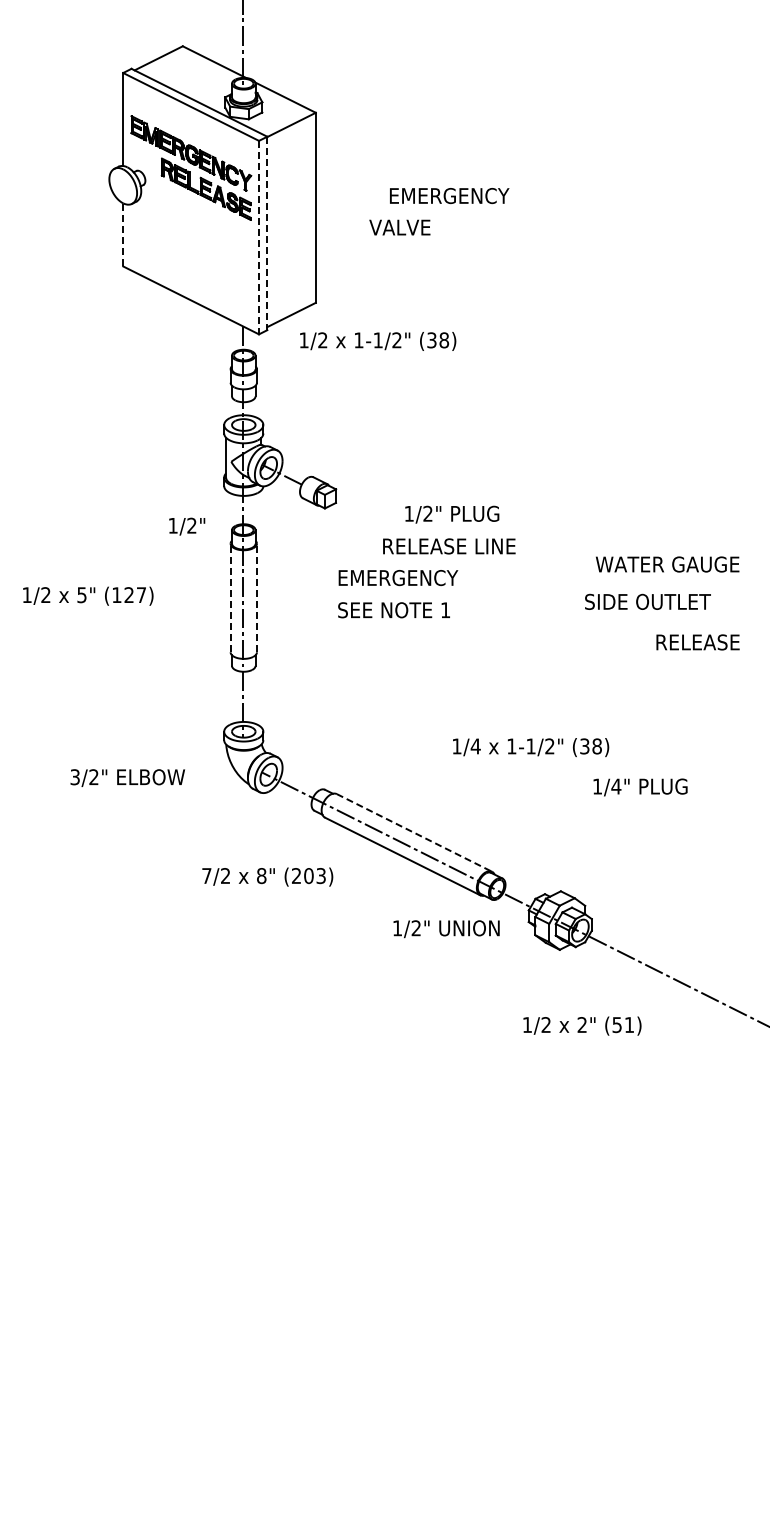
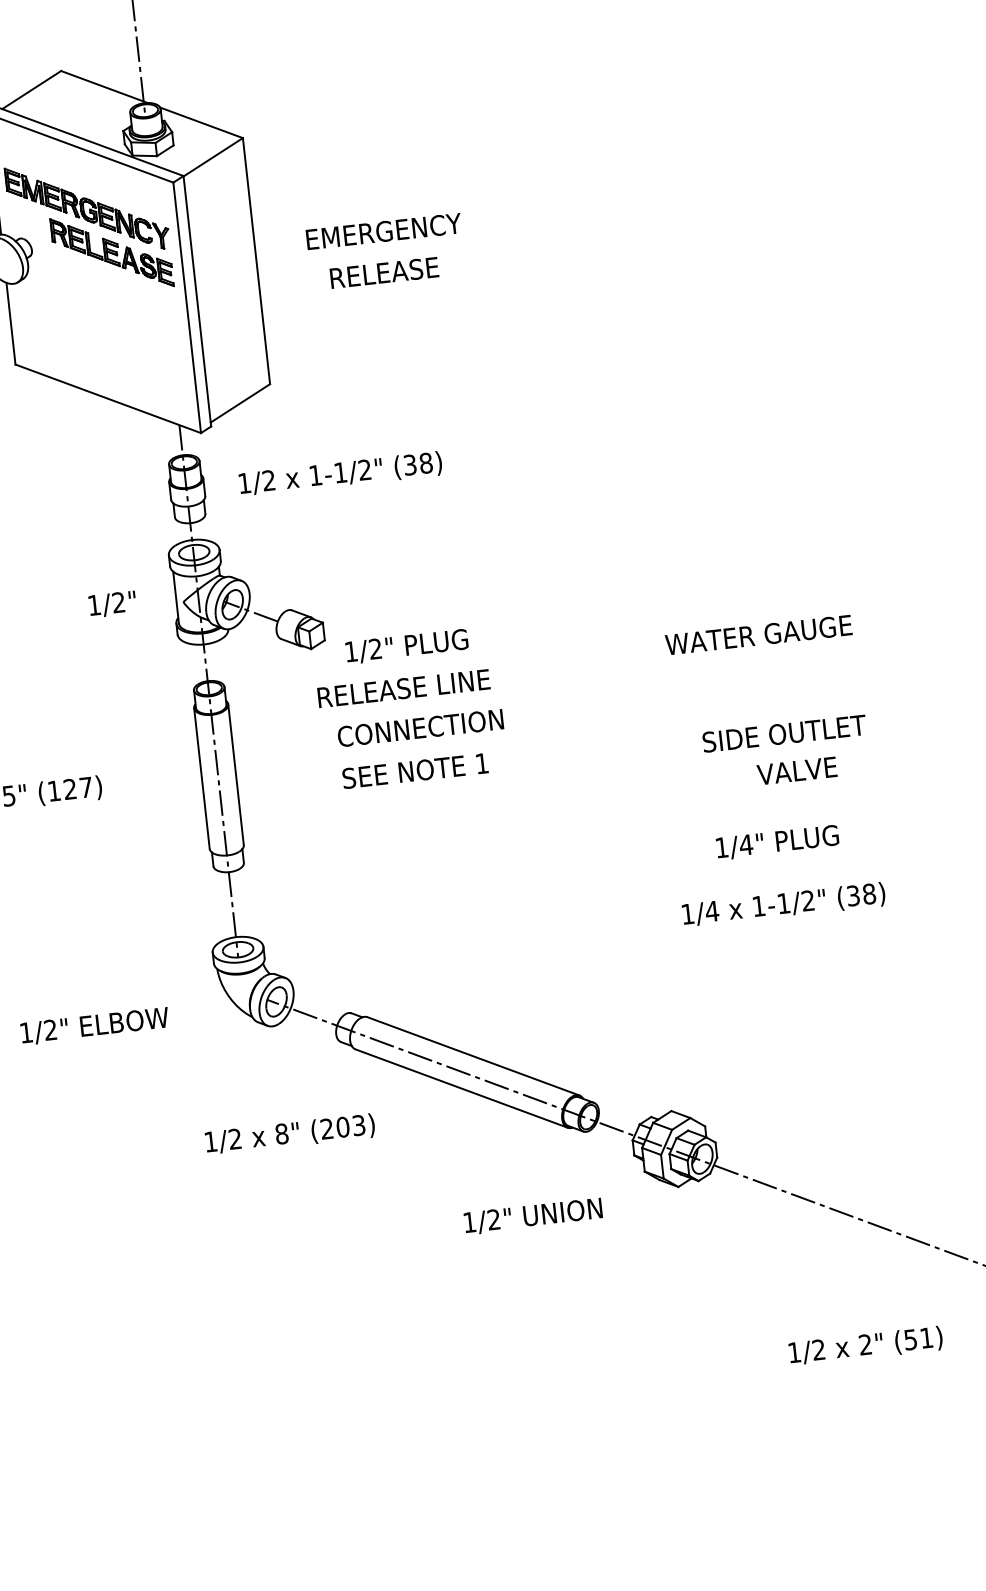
text: (449, 196) -> (383, 232), moved
text: (411, 227) -> (383, 272), VALVE -> RELEASE
line: (267, 233) -> (197, 301), dashed -> solid
line: (123, 234) -> (11, 323), dashed -> solid
line: (259, 237) -> (187, 307), dashed -> solid
text: (378, 341) -> (341, 474), moved
text: (452, 514) -> (407, 646), moved
text: (187, 526) -> (113, 604), moved
text: (449, 546) -> (404, 688), moved
text: (667, 564) -> (758, 635), moved
text: (401, 578) -> (420, 728), EMERGENCY -> CONNECTION
line: (230, 597) -> (201, 777), dashed -> solid
line: (256, 597) -> (235, 774), dashed -> solid
text: (647, 601) -> (783, 733), moved
text: (697, 642) -> (812, 769), RELEASE -> VALVE
text: (531, 747) -> (784, 904), moved
text: (74, 777) -> (25, 1033), 3/2" -> 1/2"
text: (640, 787) -> (777, 842), moved
line: (414, 832) -> (473, 1055), dashed -> solid
text: (206, 875) -> (210, 1141), 7/2 -> 1/2
text: (446, 929) -> (533, 1216), moved
text: (582, 1025) -> (865, 1345), moved

